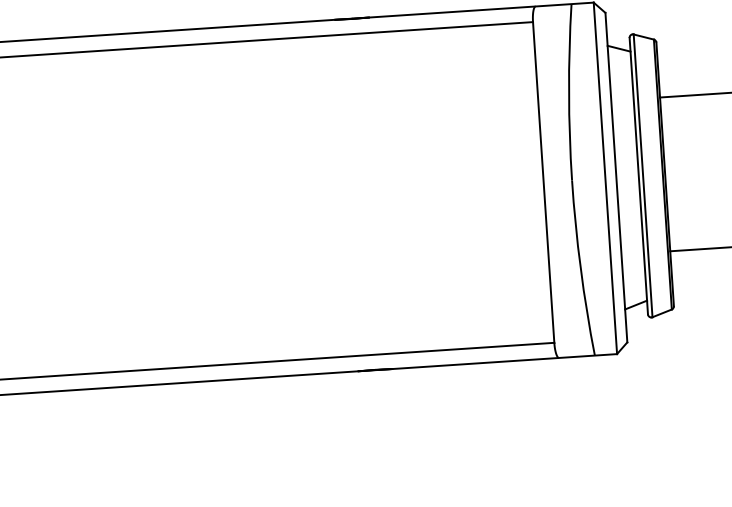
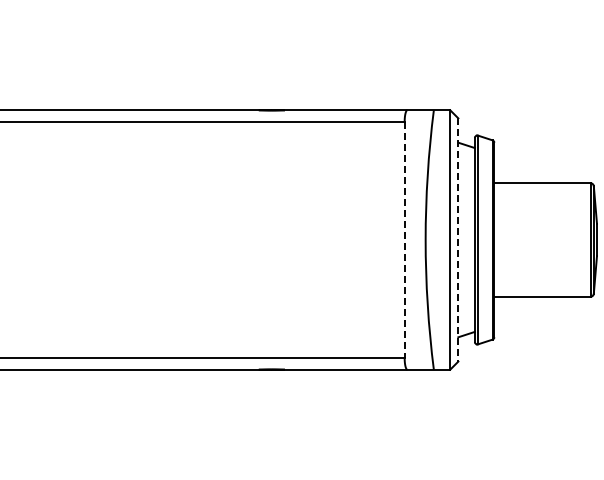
line: (616, 178) -> (458, 240), solid -> dashed
line: (543, 183) -> (404, 240), solid -> dashed

